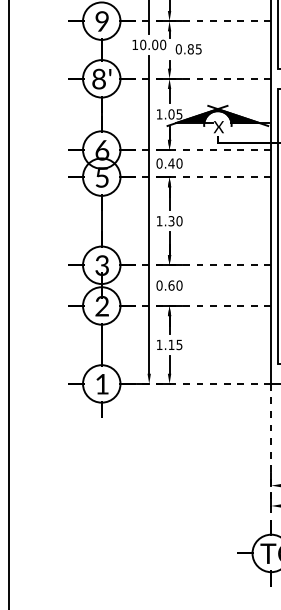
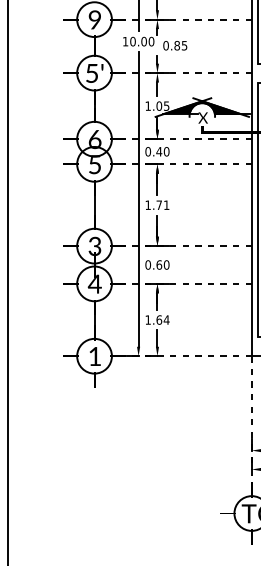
text: (98, 78) -> (91, 72), 8' -> 5'
text: (175, 221) -> (162, 205), 1.30 -> 1.71
text: (101, 306) -> (94, 284), 2 -> 4
text: (175, 344) -> (162, 319), 1.15 -> 1.64

